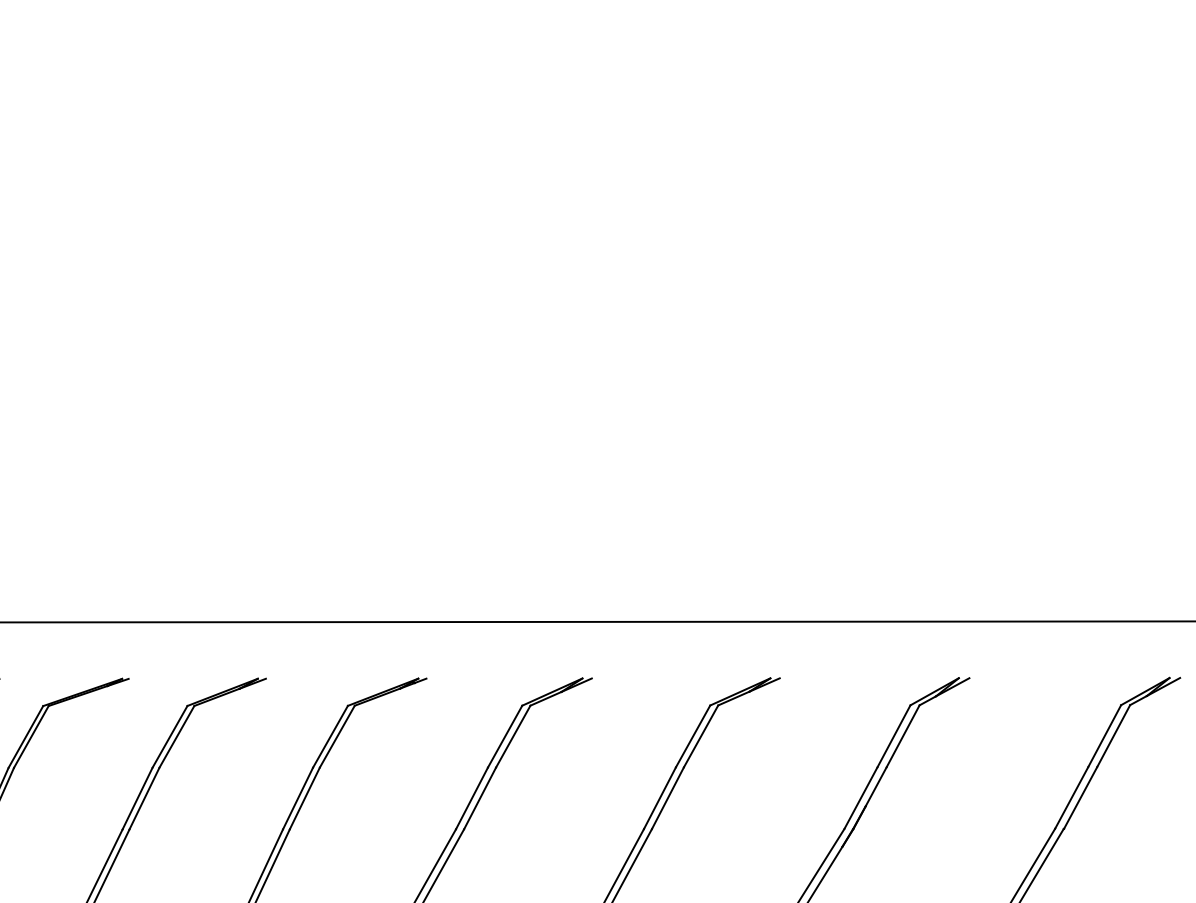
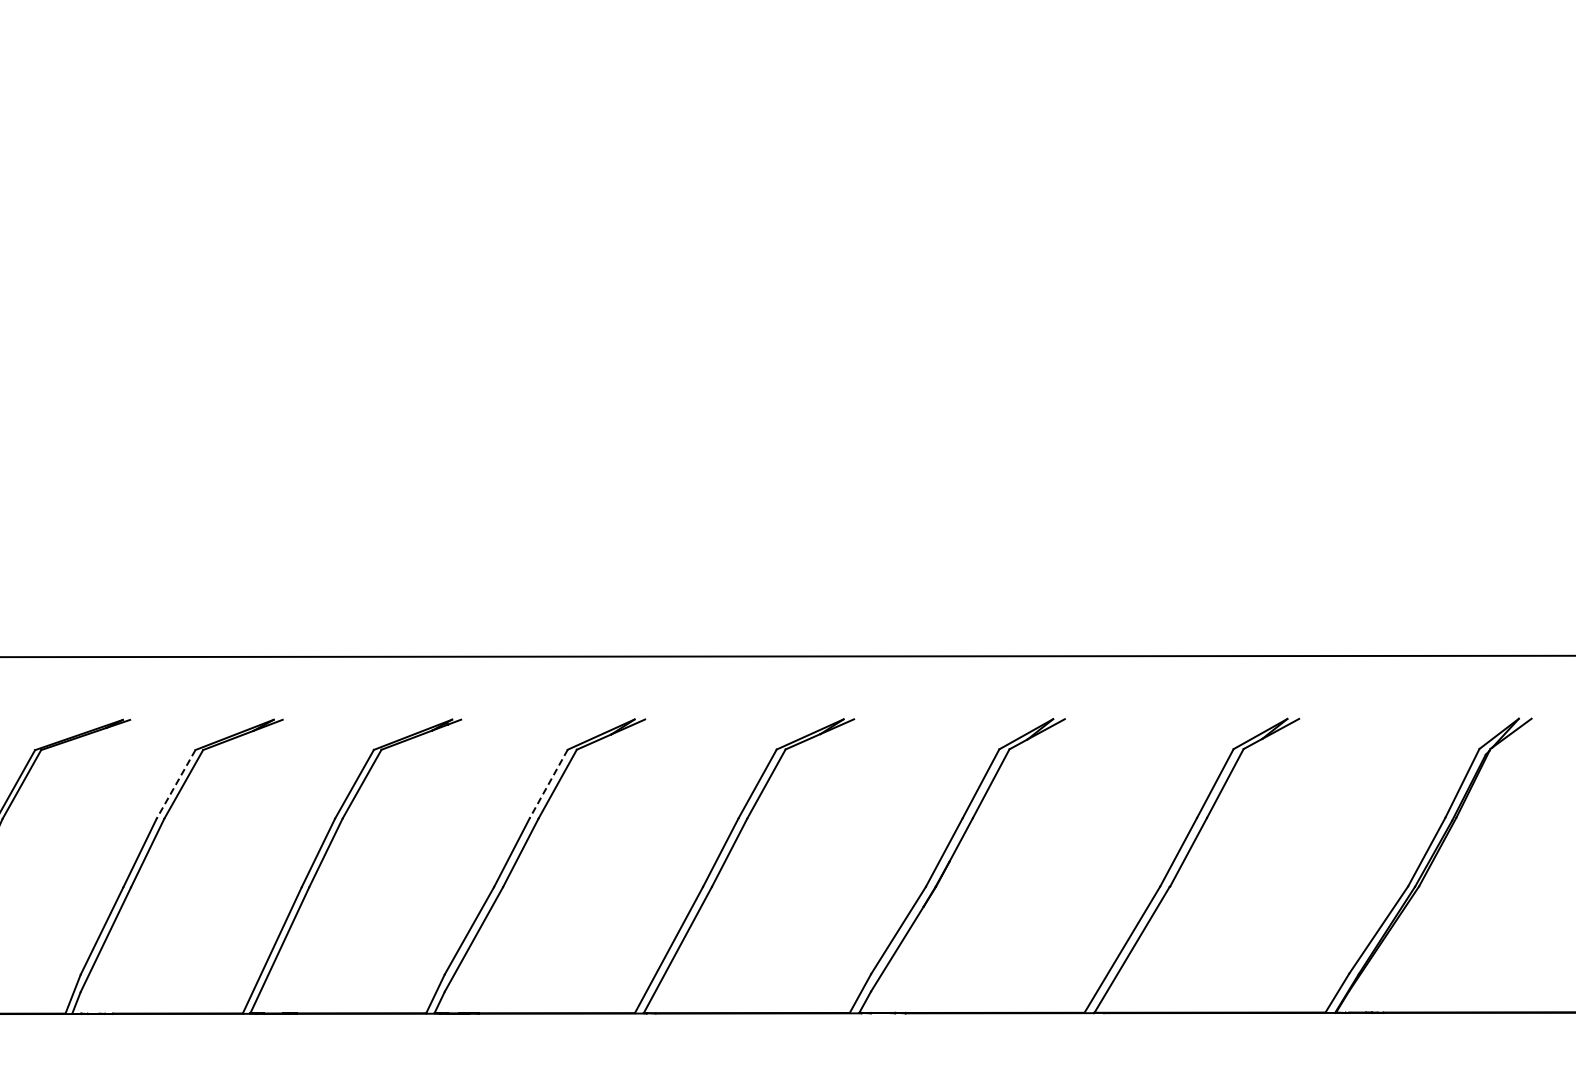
line: (170, 736) -> (176, 784), solid -> dashed
line: (504, 736) -> (548, 784), solid -> dashed

